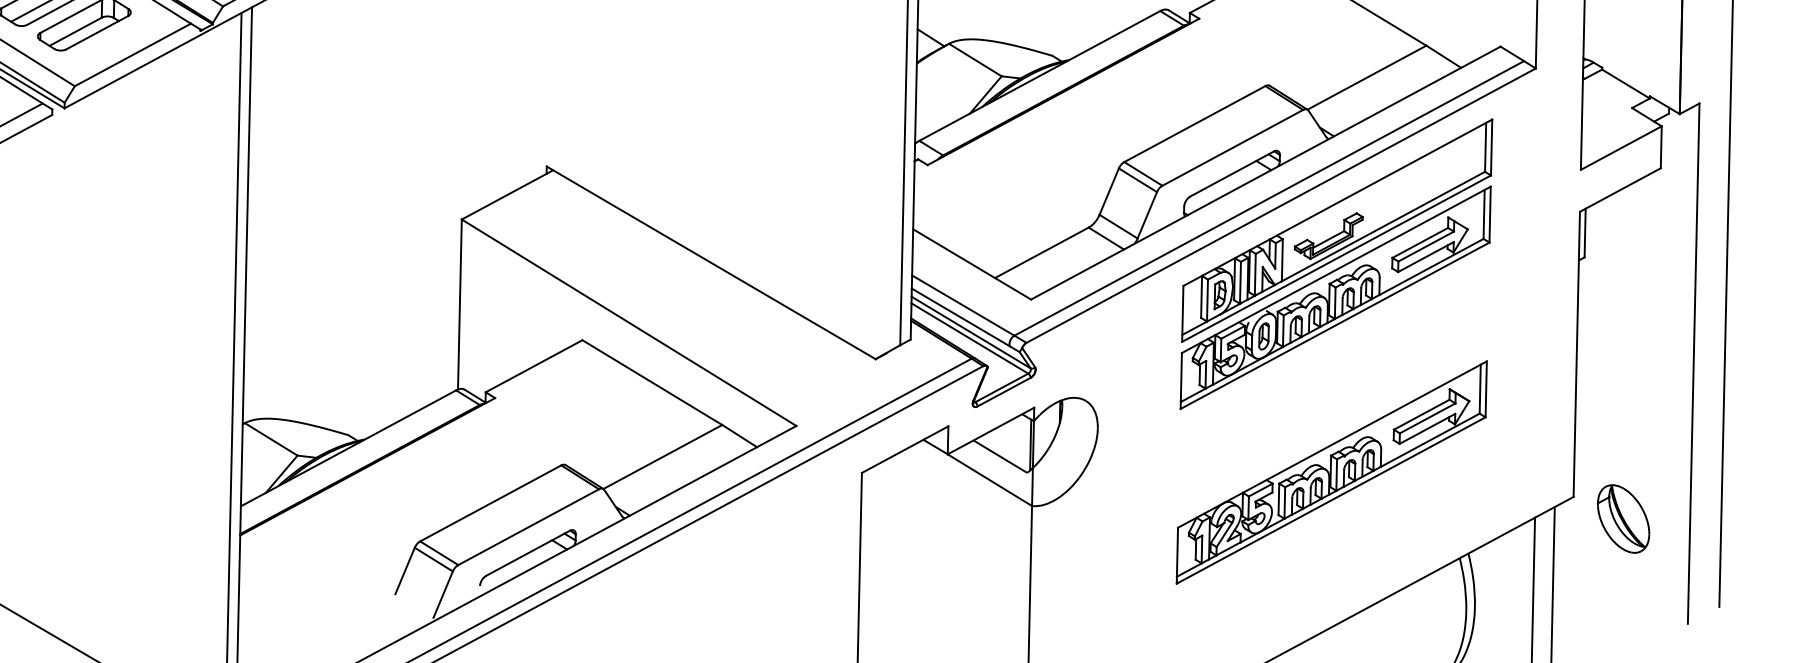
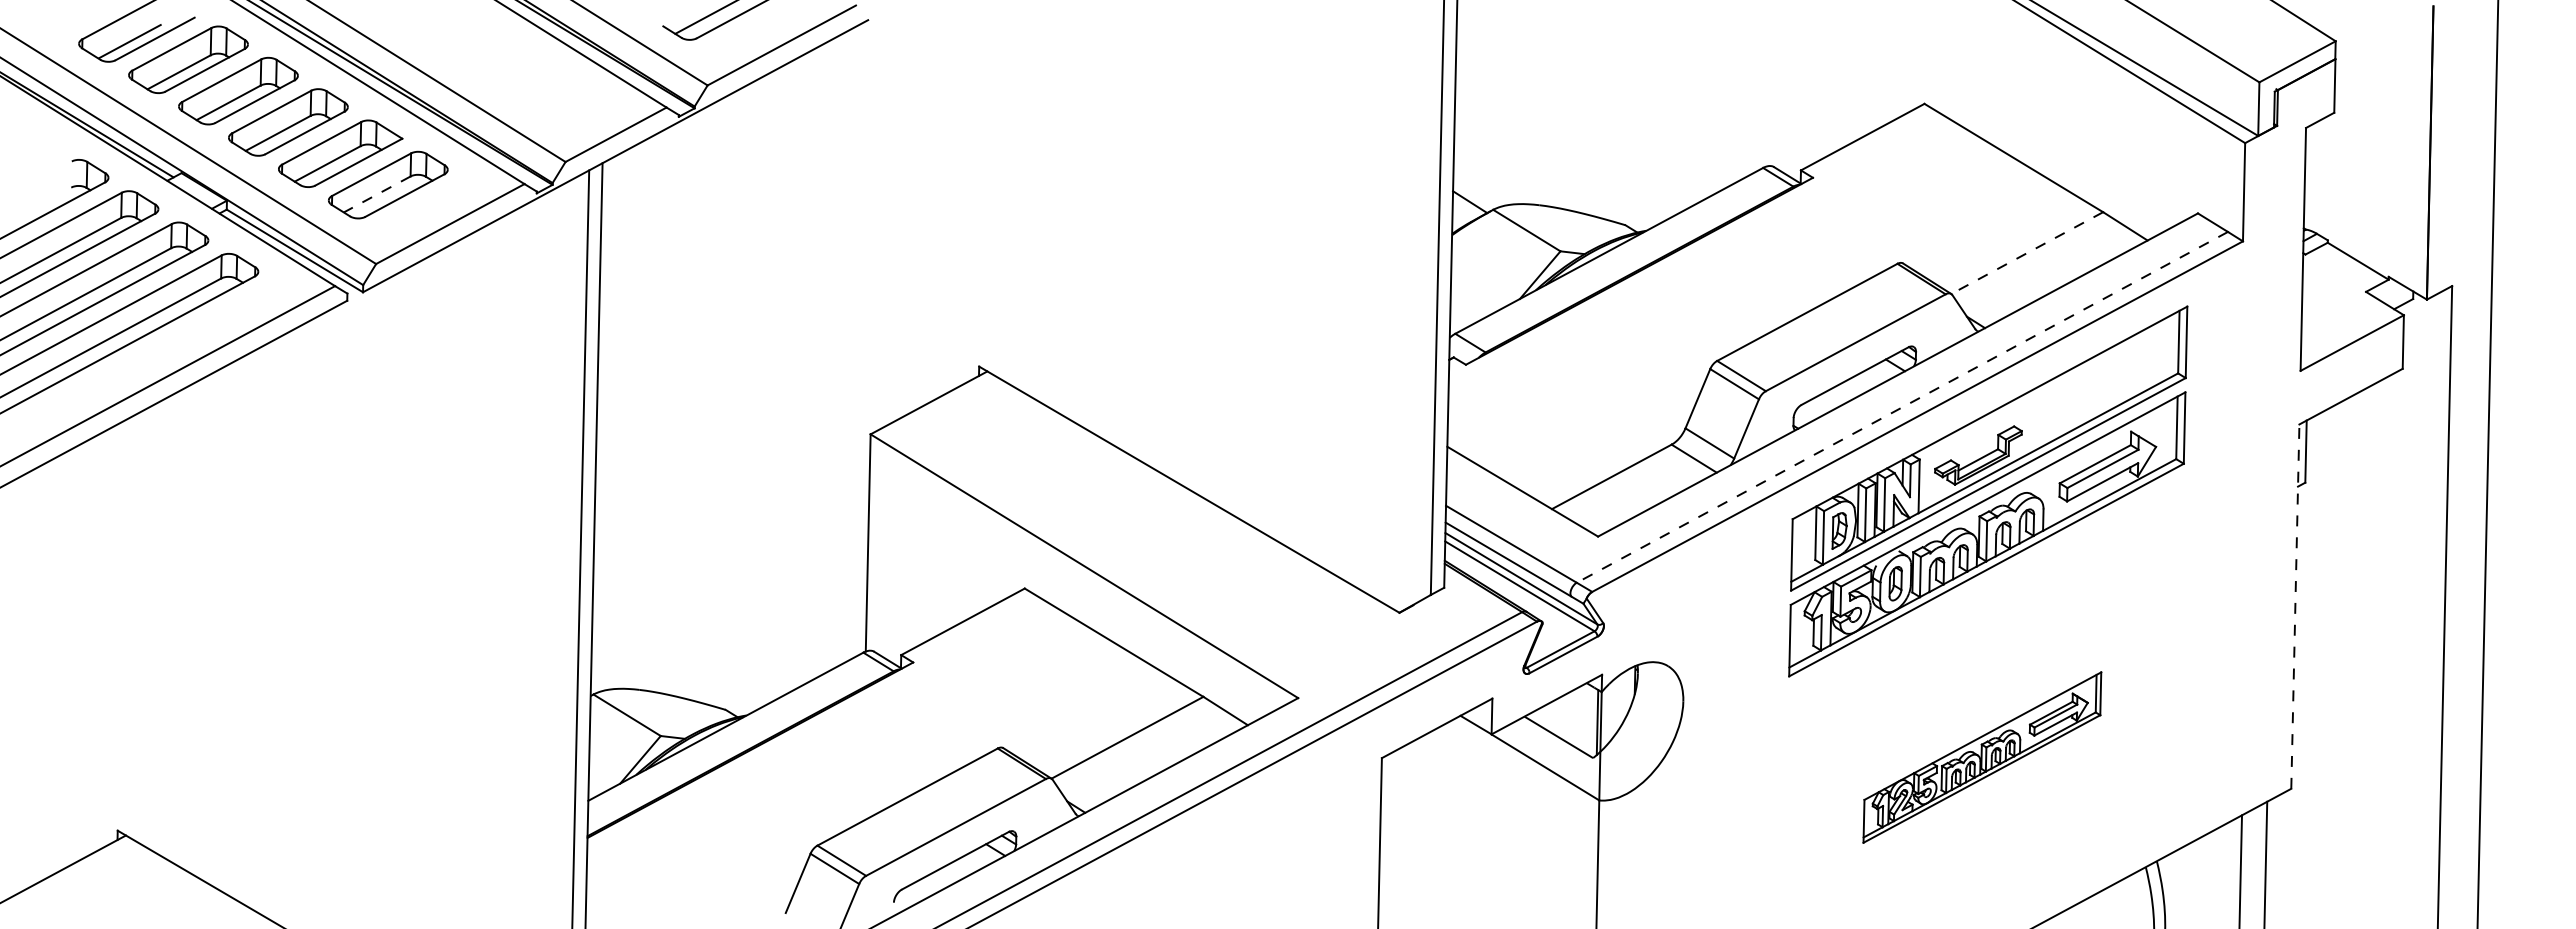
line: (75, 31) -> (377, 194), solid -> dashed
line: (1366, 78) -> (2026, 253), solid -> dashed
line: (1269, 198) -> (1902, 407), solid -> dashed
line: (1576, 354) -> (2295, 606), solid -> dashed
part: (1331, 472) -> (1982, 757), size x0.6
part: (1623, 518) -> (2354, 816), removed

